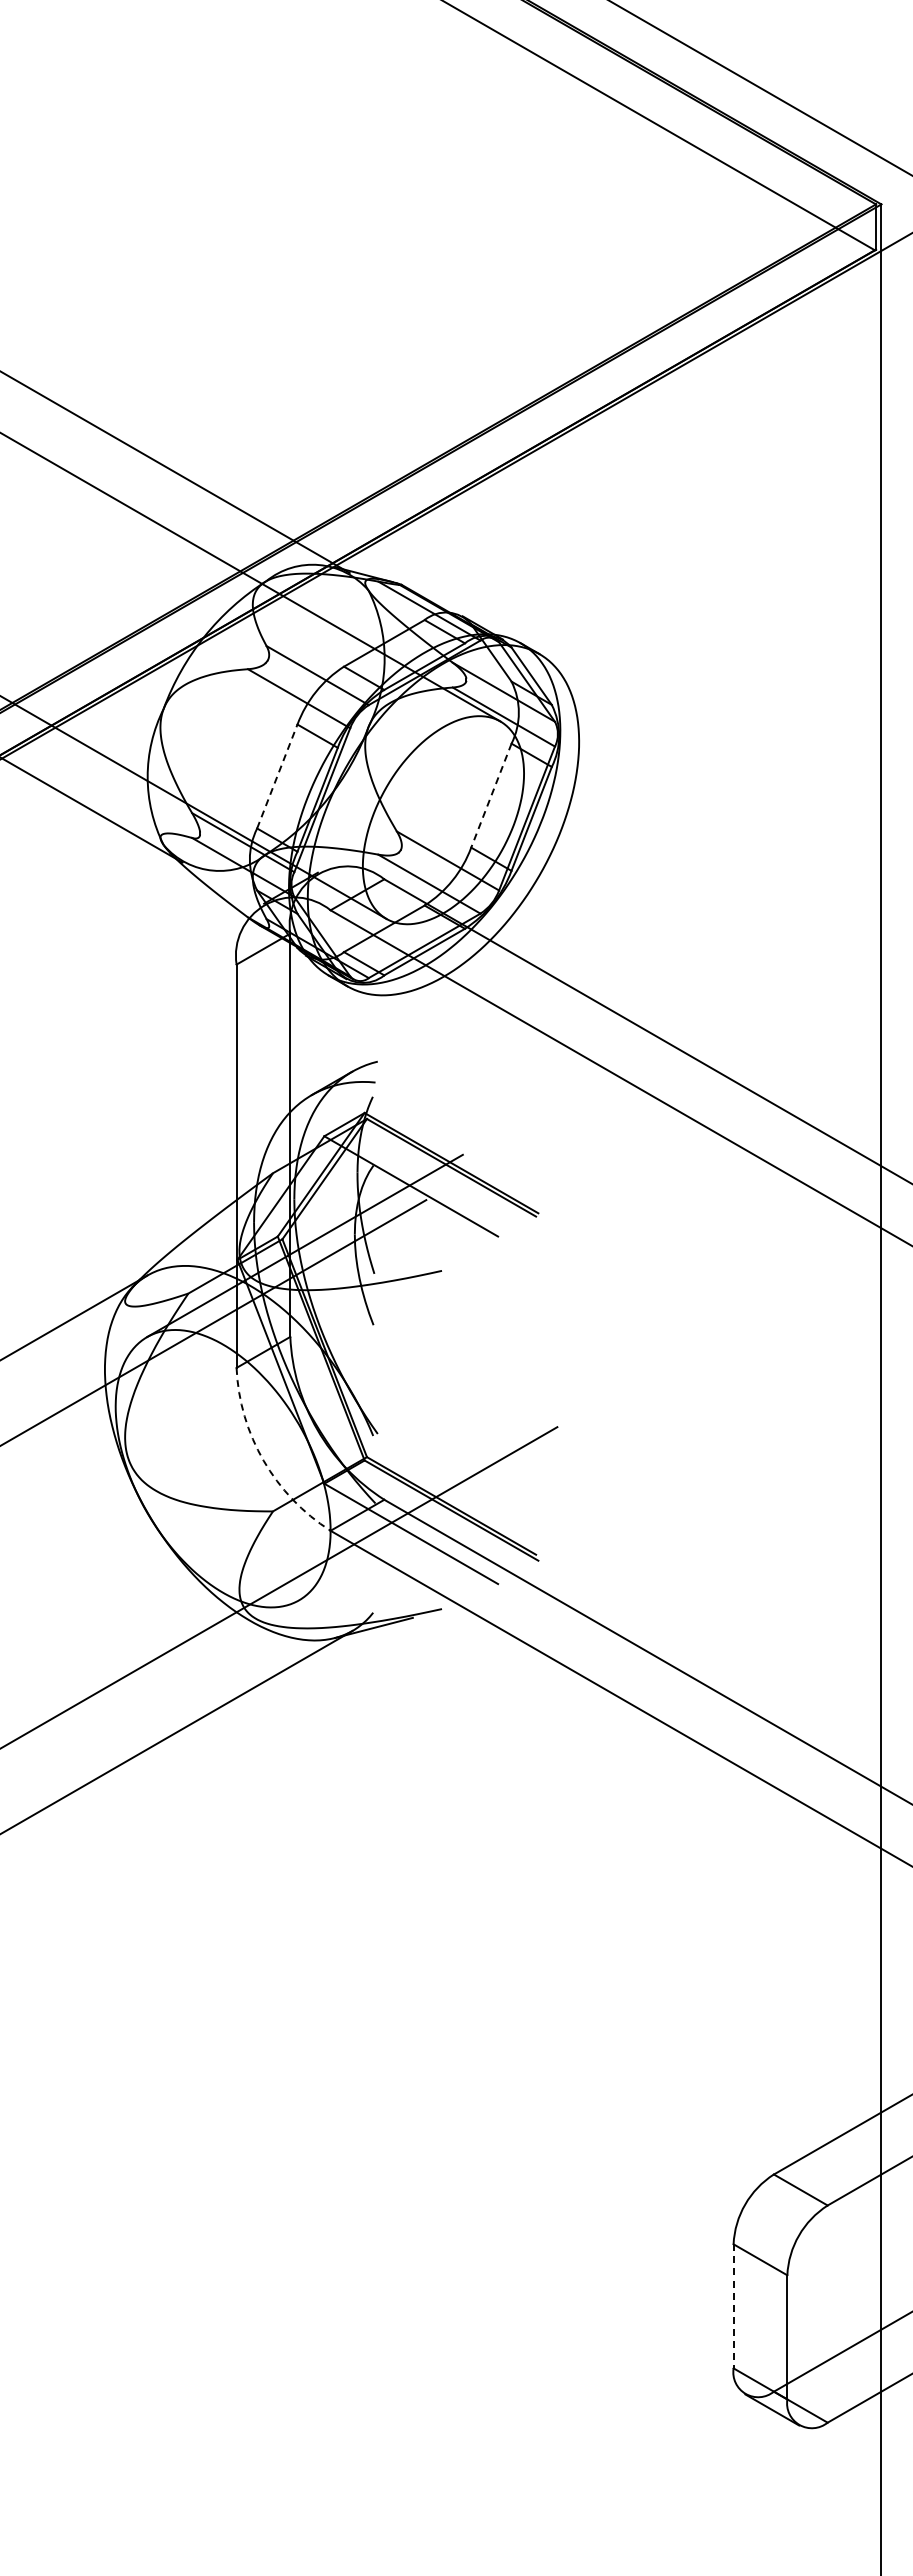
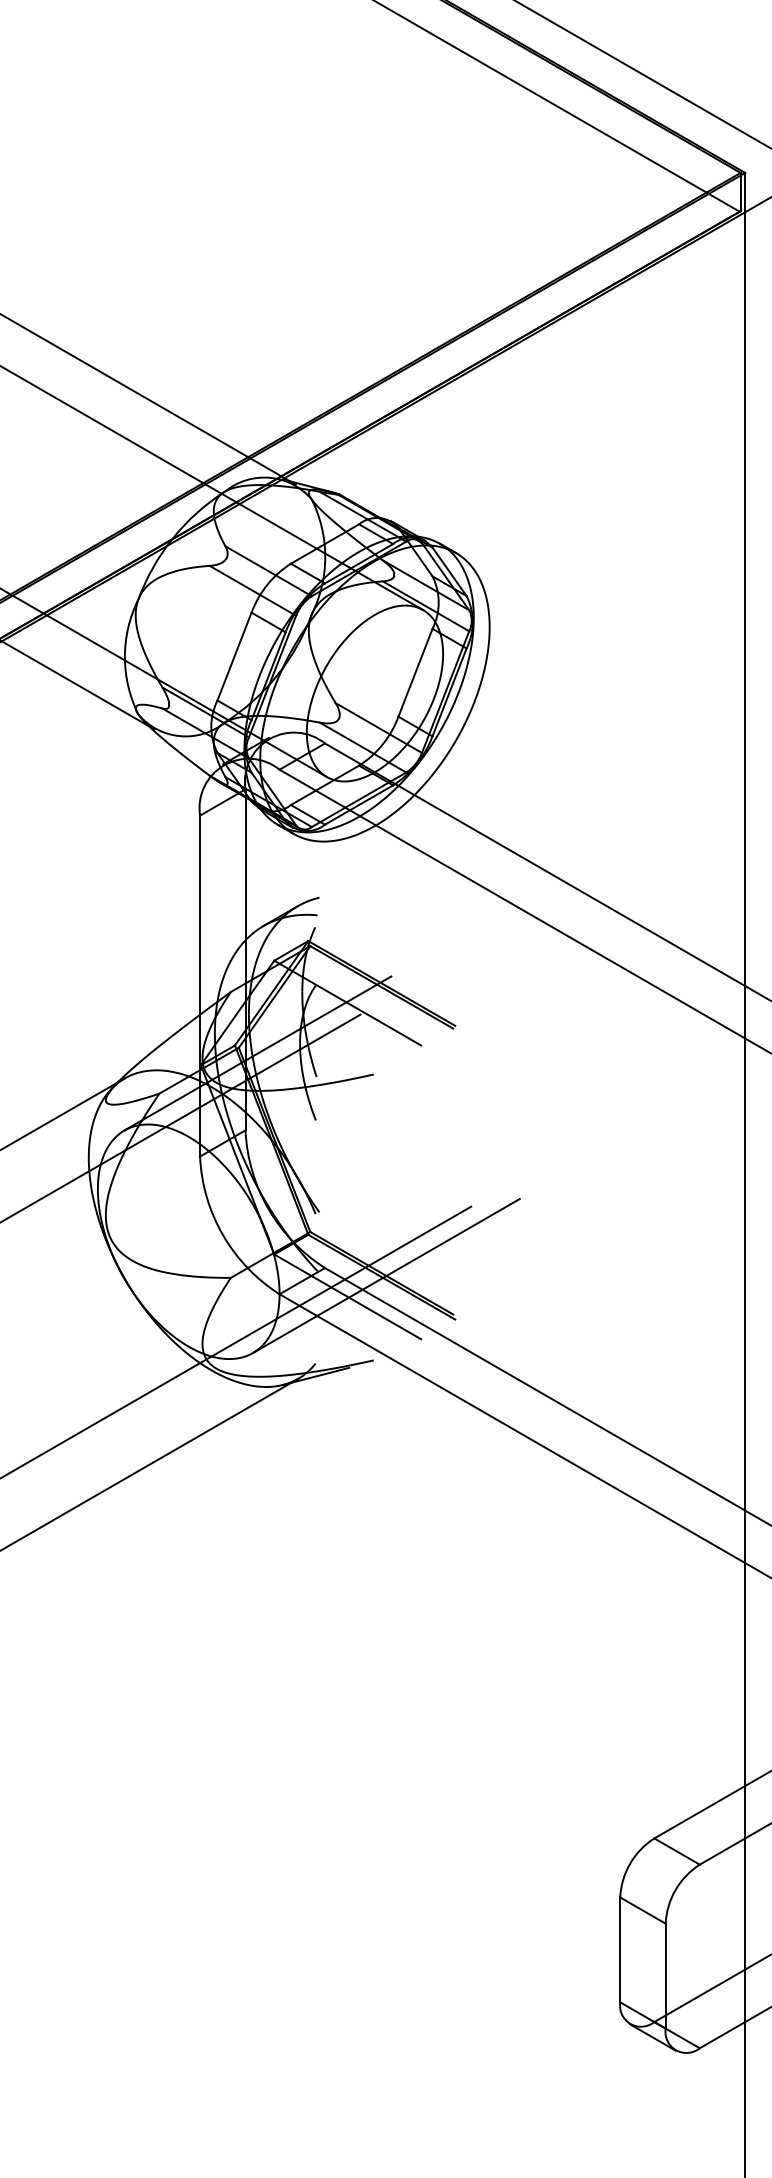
line: (277, 776) -> (234, 656), dashed -> solid
line: (491, 795) -> (415, 672), dashed -> solid
arc: (263, 1460) -> (222, 1234), dashed -> solid
line: (456, 1509) -> (386, 1276), added
line: (733, 2306) -> (620, 1950), dashed -> solid

